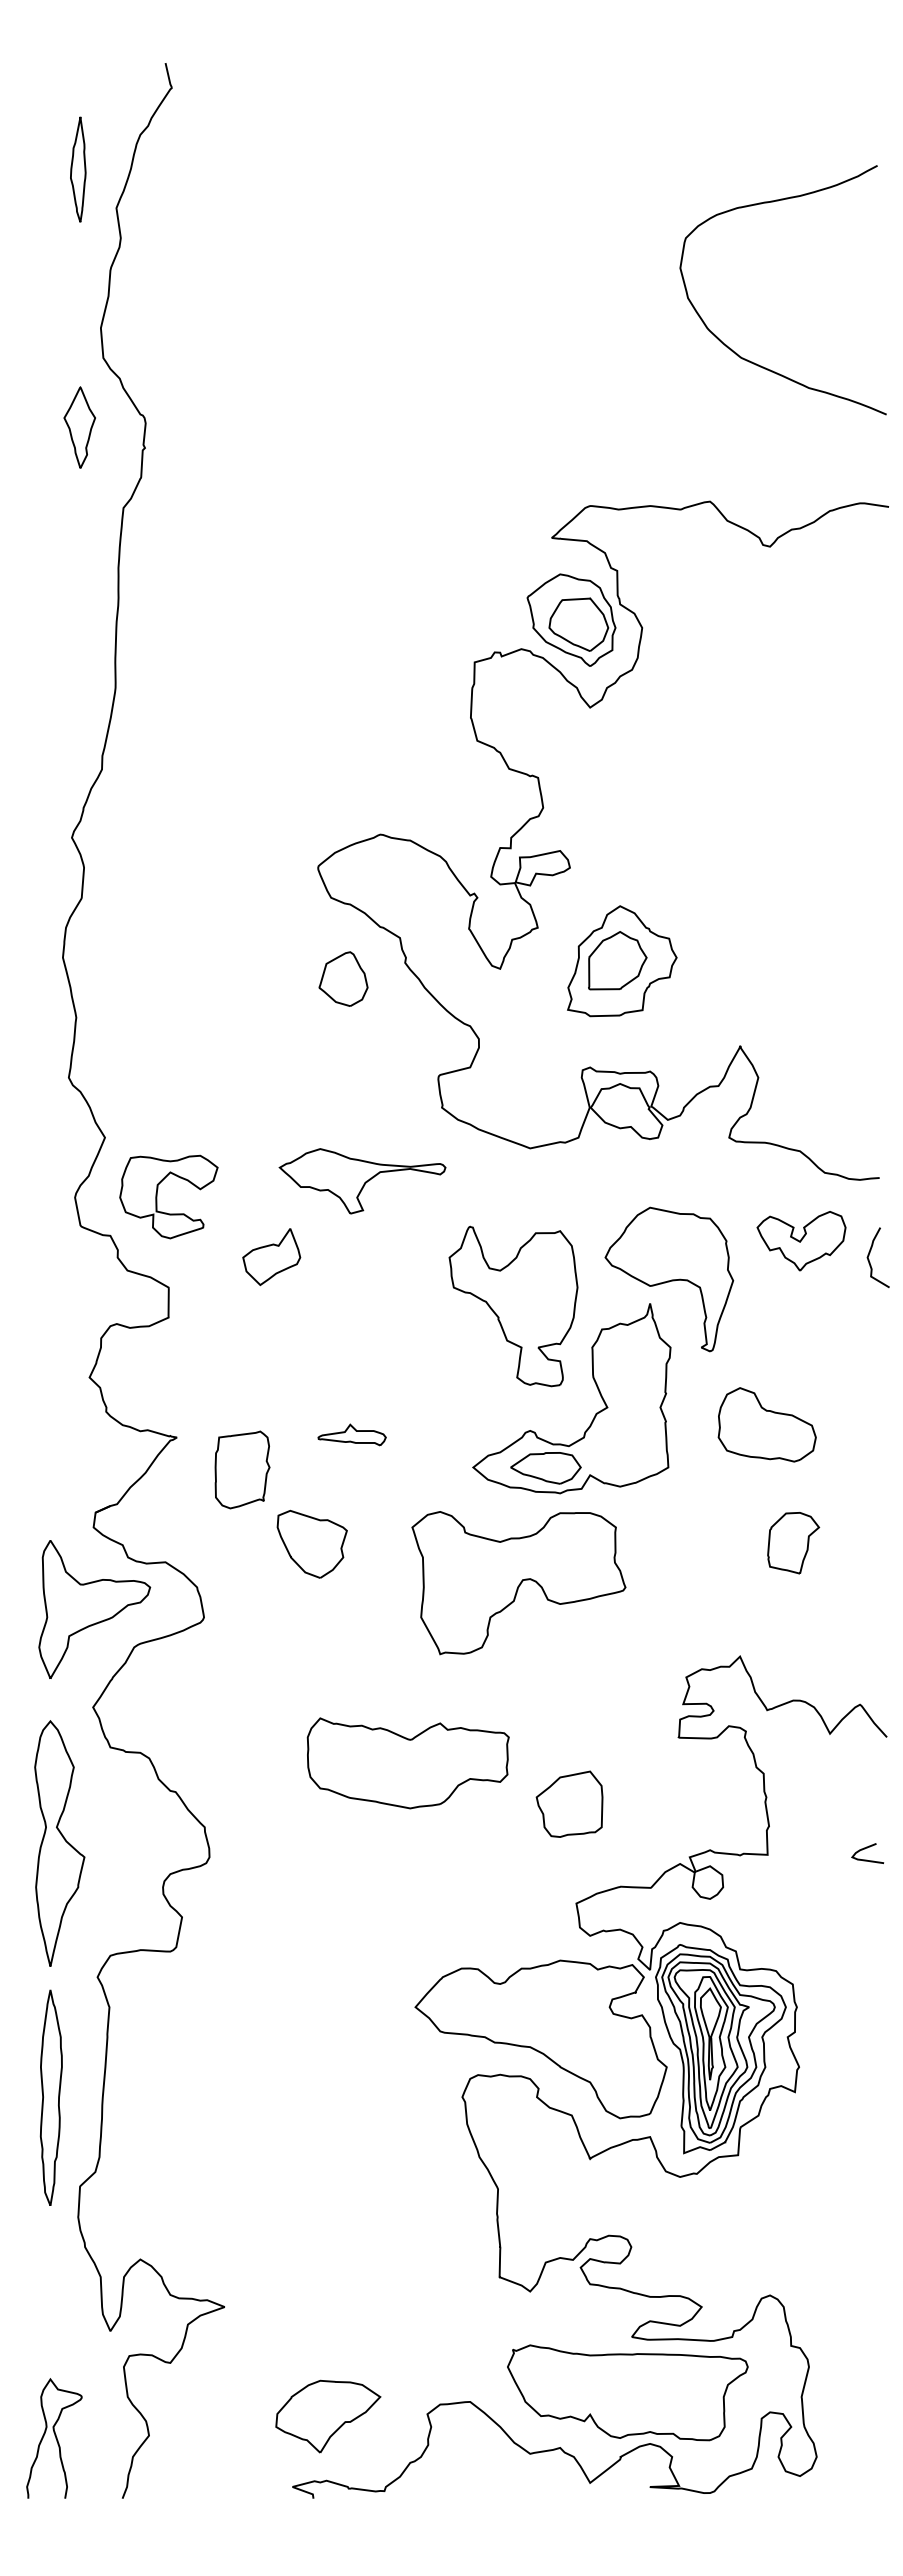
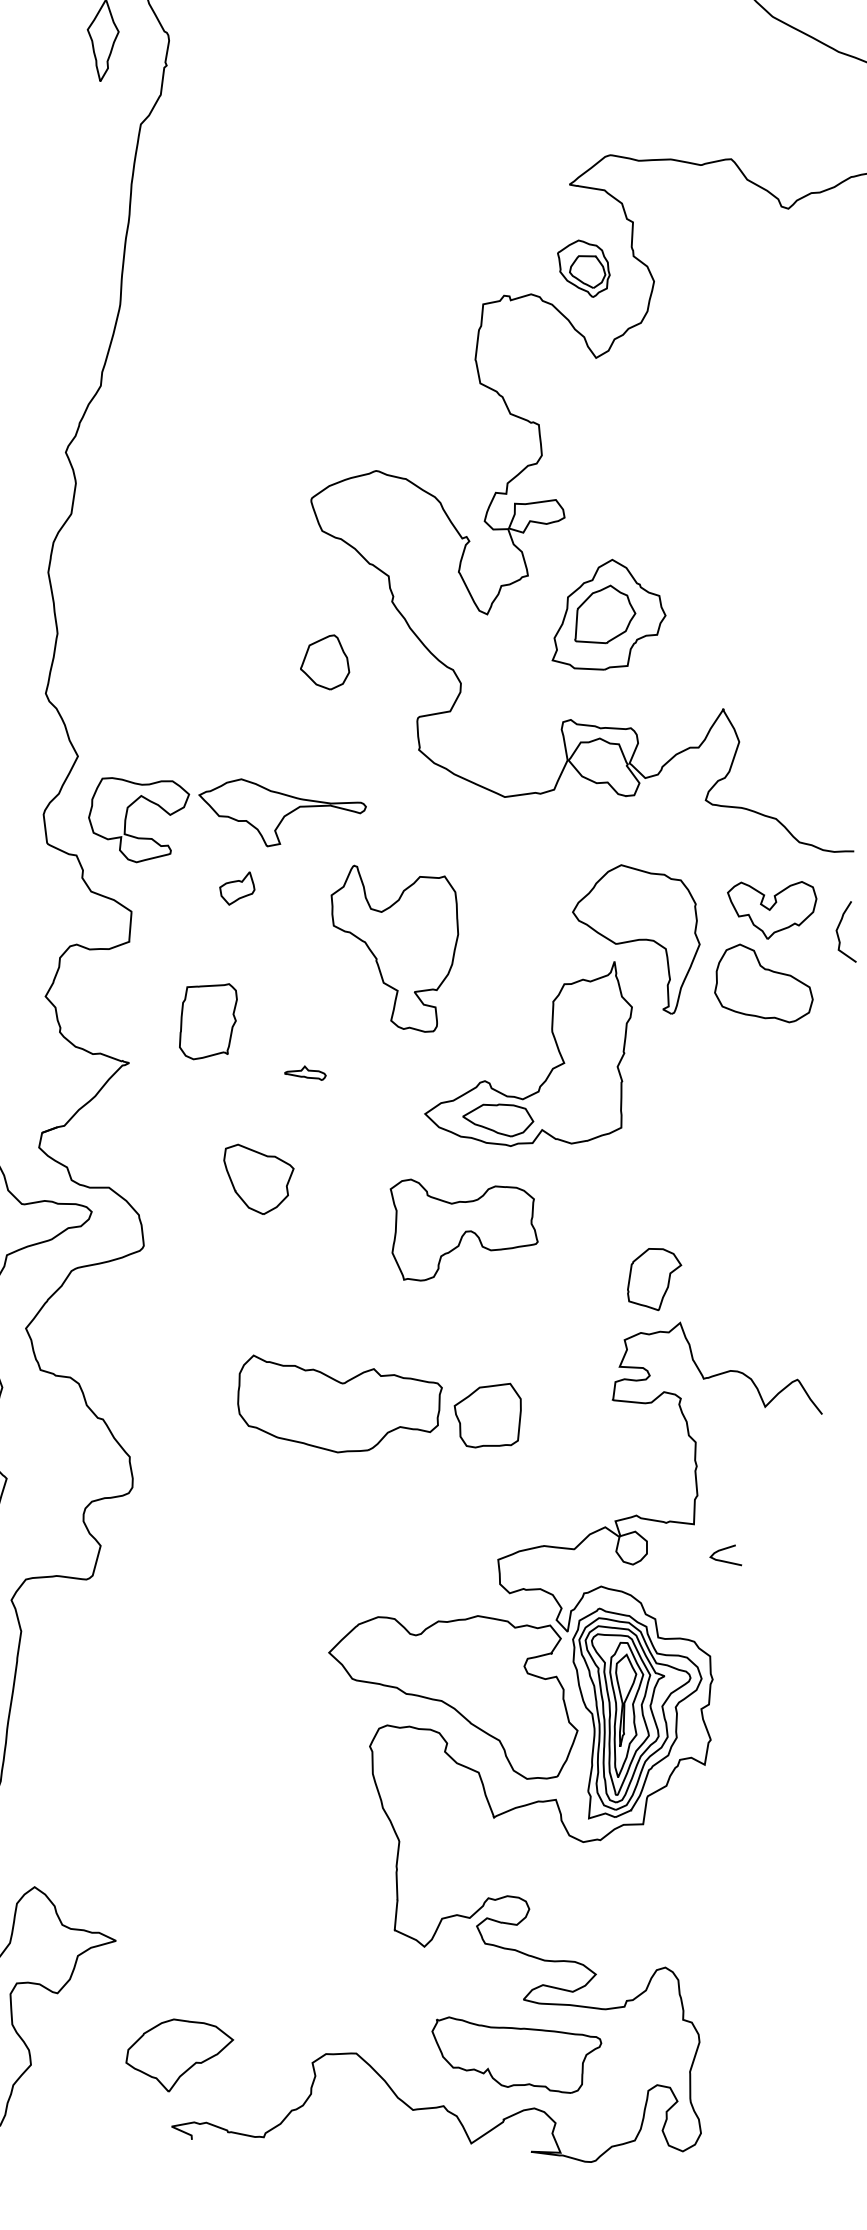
part: (571, 619) -> (583, 268), size x0.6
part: (343, 978) -> (325, 661), moved
part: (362, 1181) -> (281, 814), moved
part: (271, 1257) -> (237, 888), size x0.6
part: (513, 1306) -> (392, 948), moved
part: (766, 1424) -> (764, 983), moved
part: (351, 1434) -> (305, 1072), size x0.6
part: (242, 1469) -> (208, 1021), moved
part: (793, 1543) -> (654, 1279), moved
part: (518, 1583) -> (462, 1233), size x0.7
part: (569, 1803) -> (487, 1414), moved
curve: (865, 1849) -> (724, 1550), moved
part: (627, 2392) -> (515, 2055), size x0.7
part: (328, 2416) -> (179, 2055), moved

